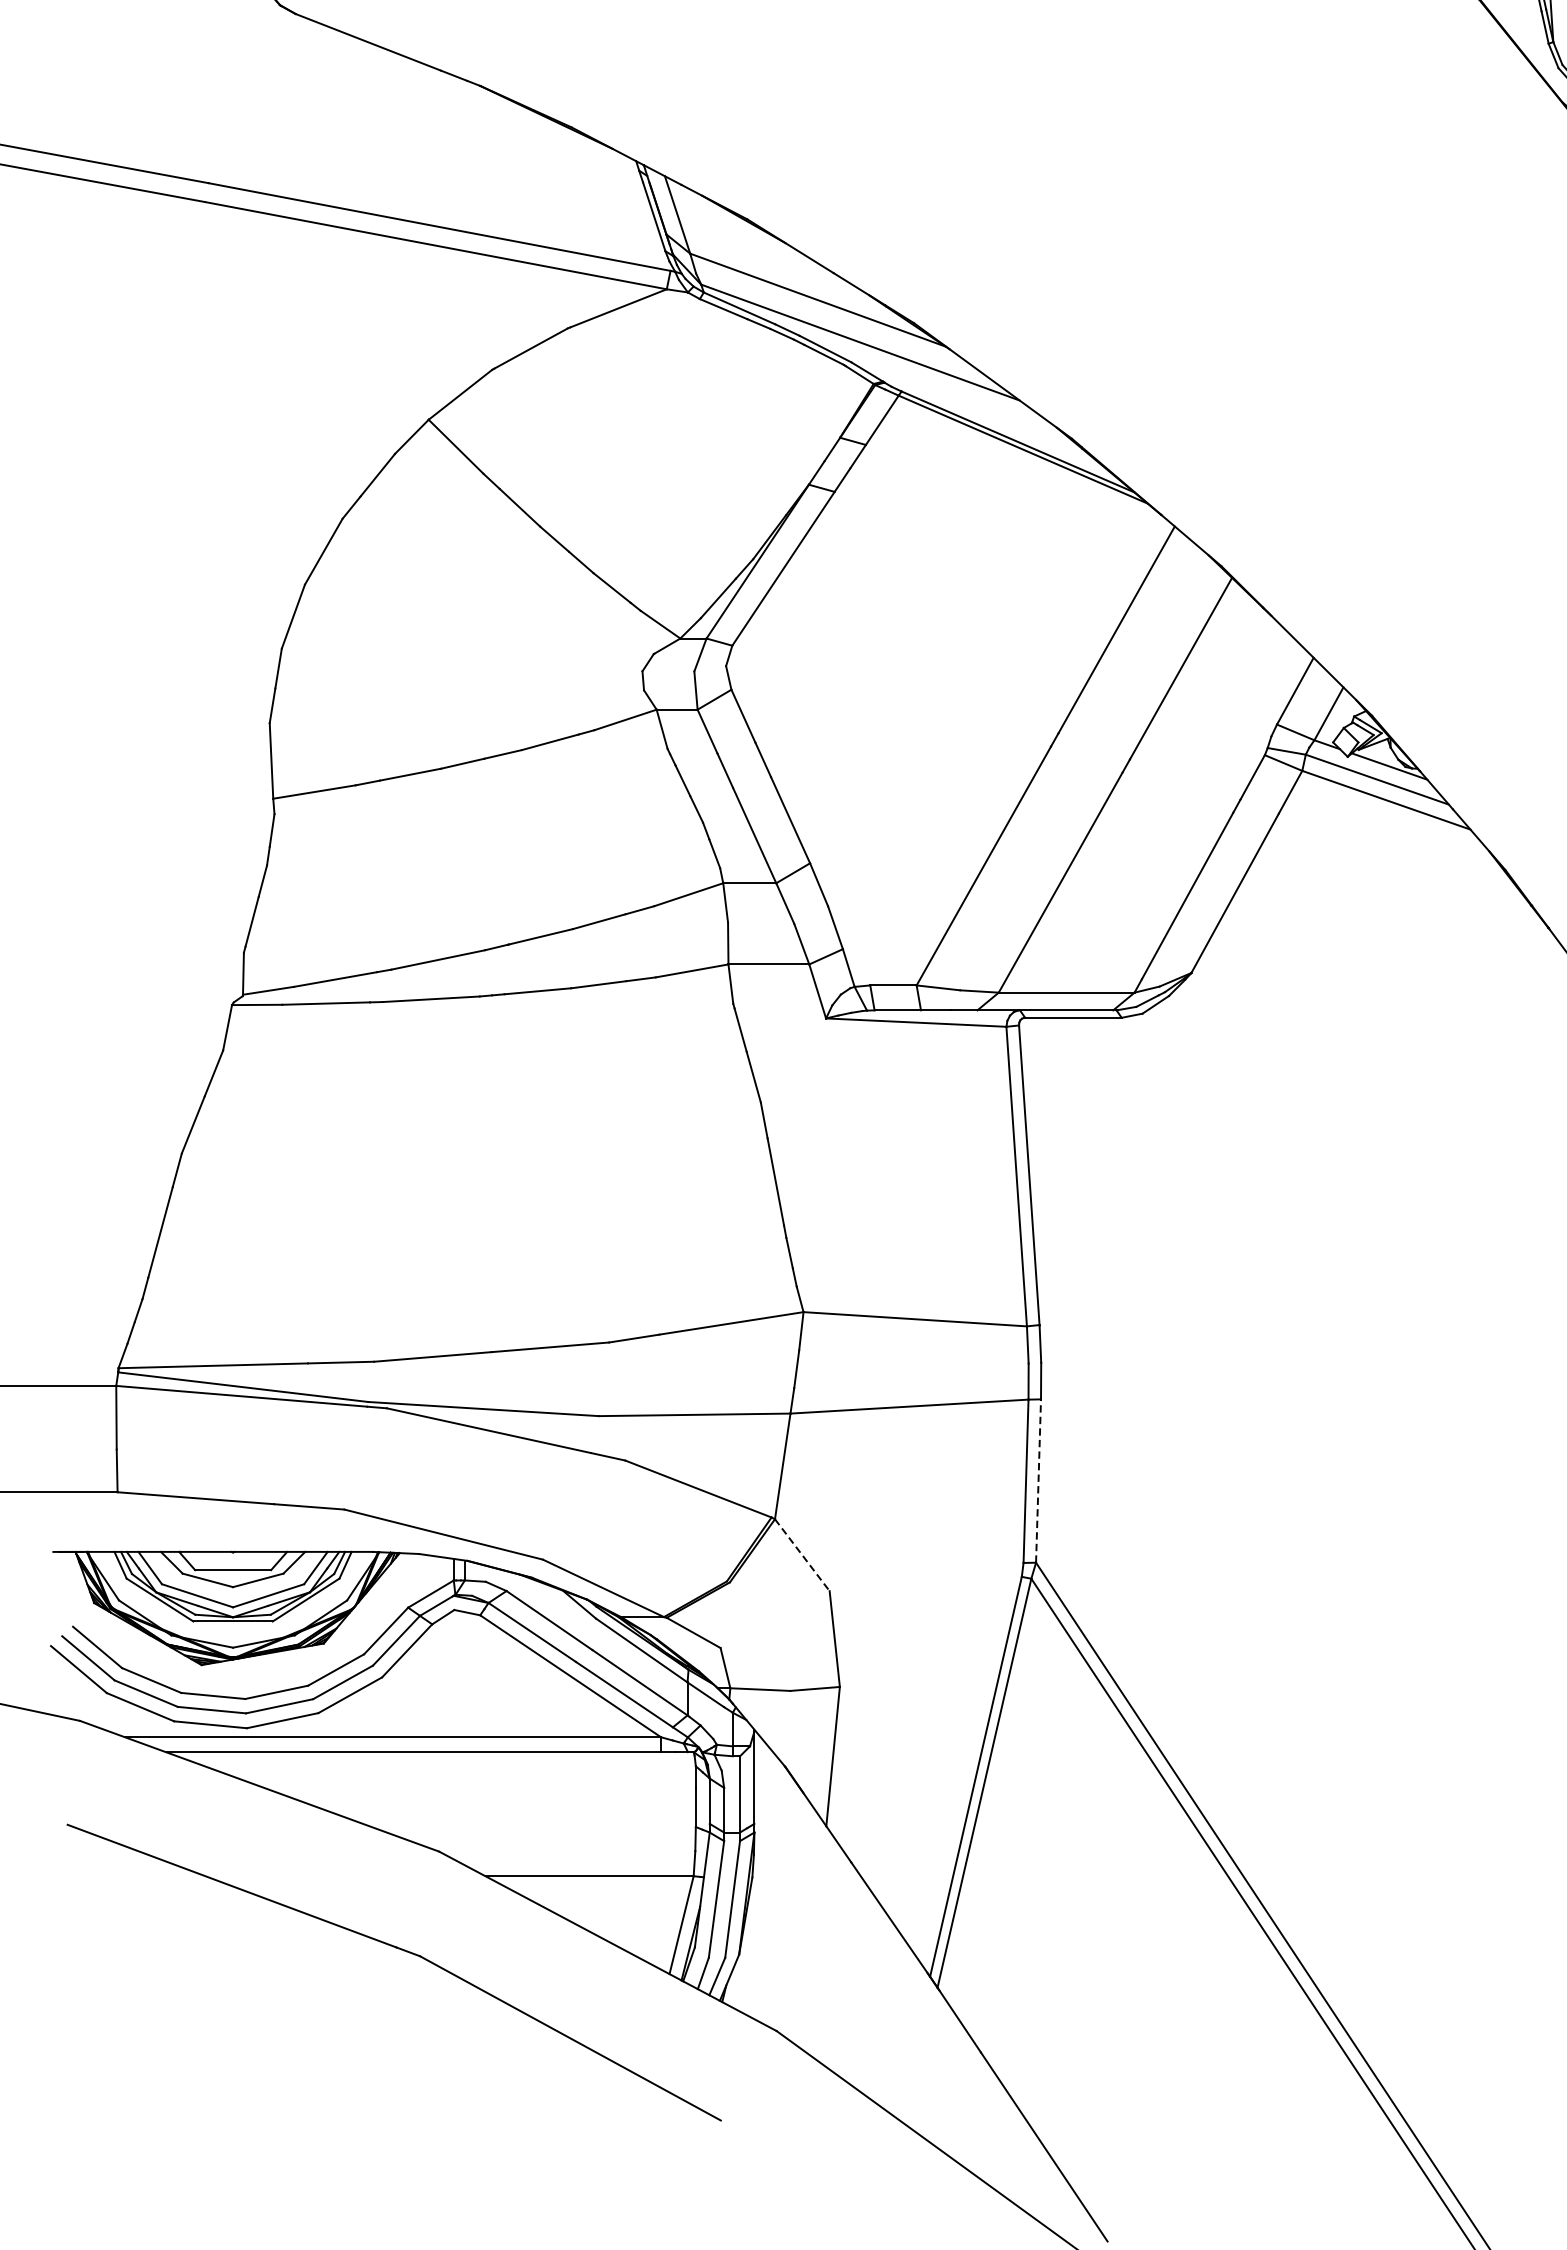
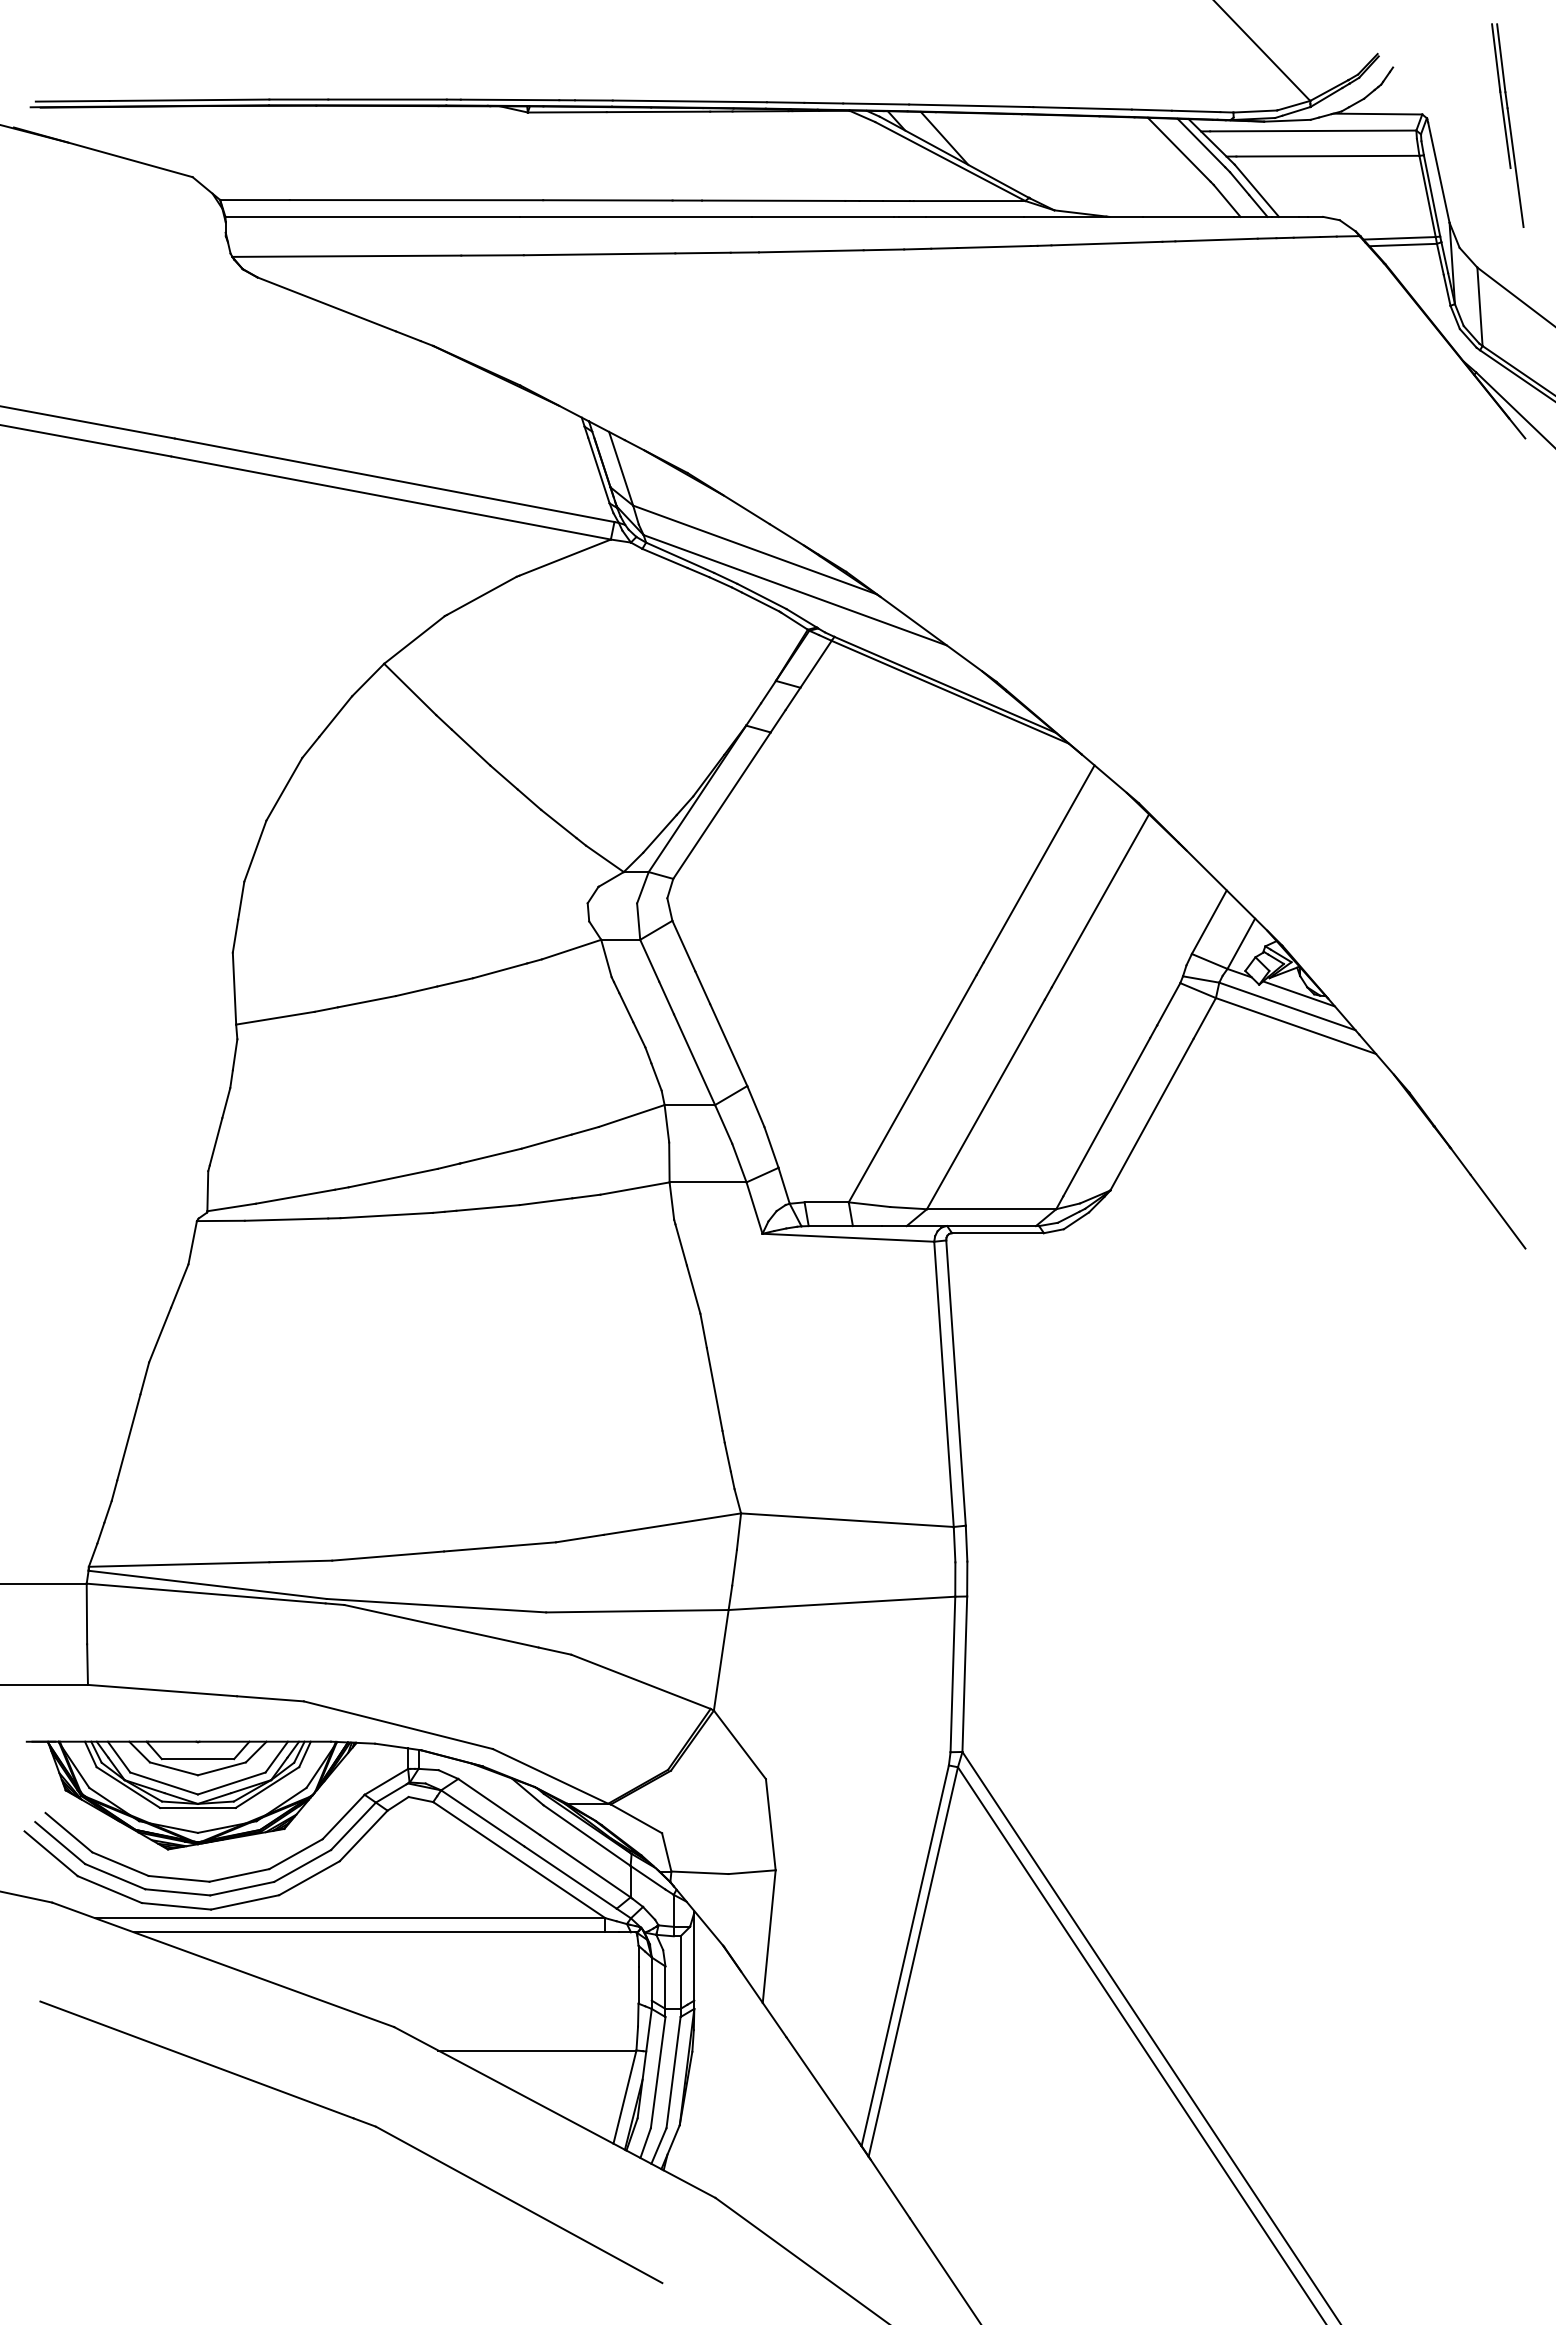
line: (1038, 1481) -> (964, 1674), dashed -> solid
line: (802, 1555) -> (740, 1745), dashed -> solid

